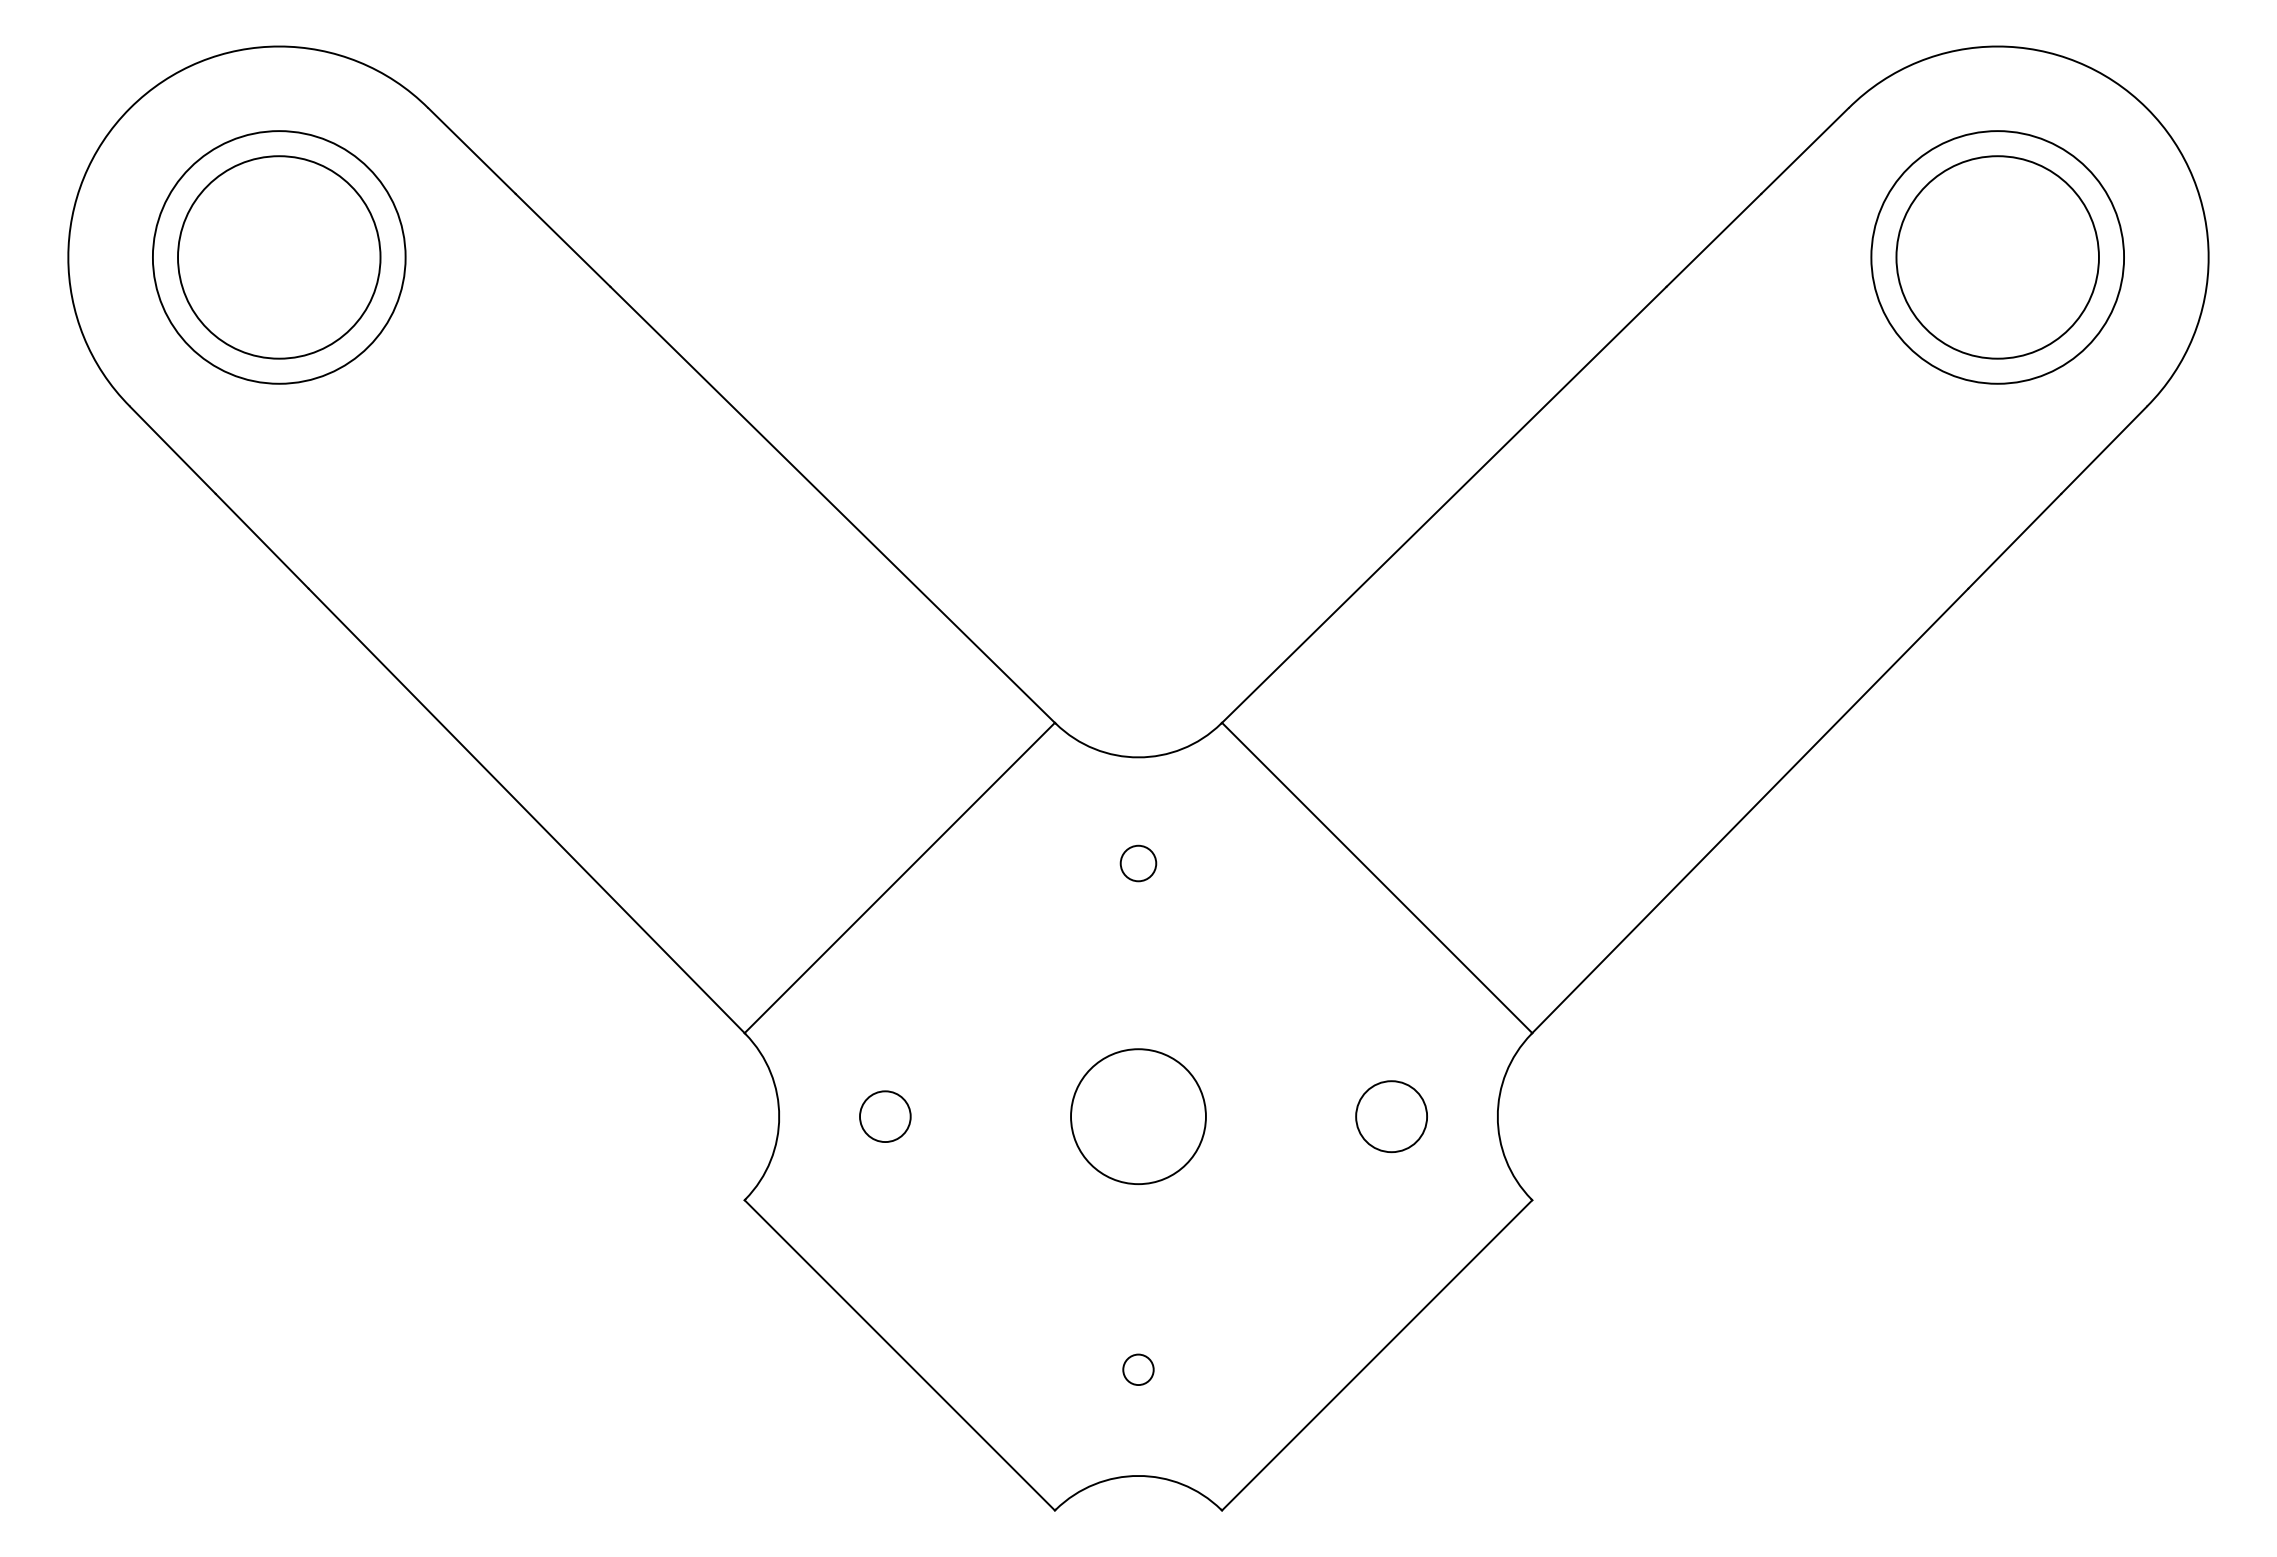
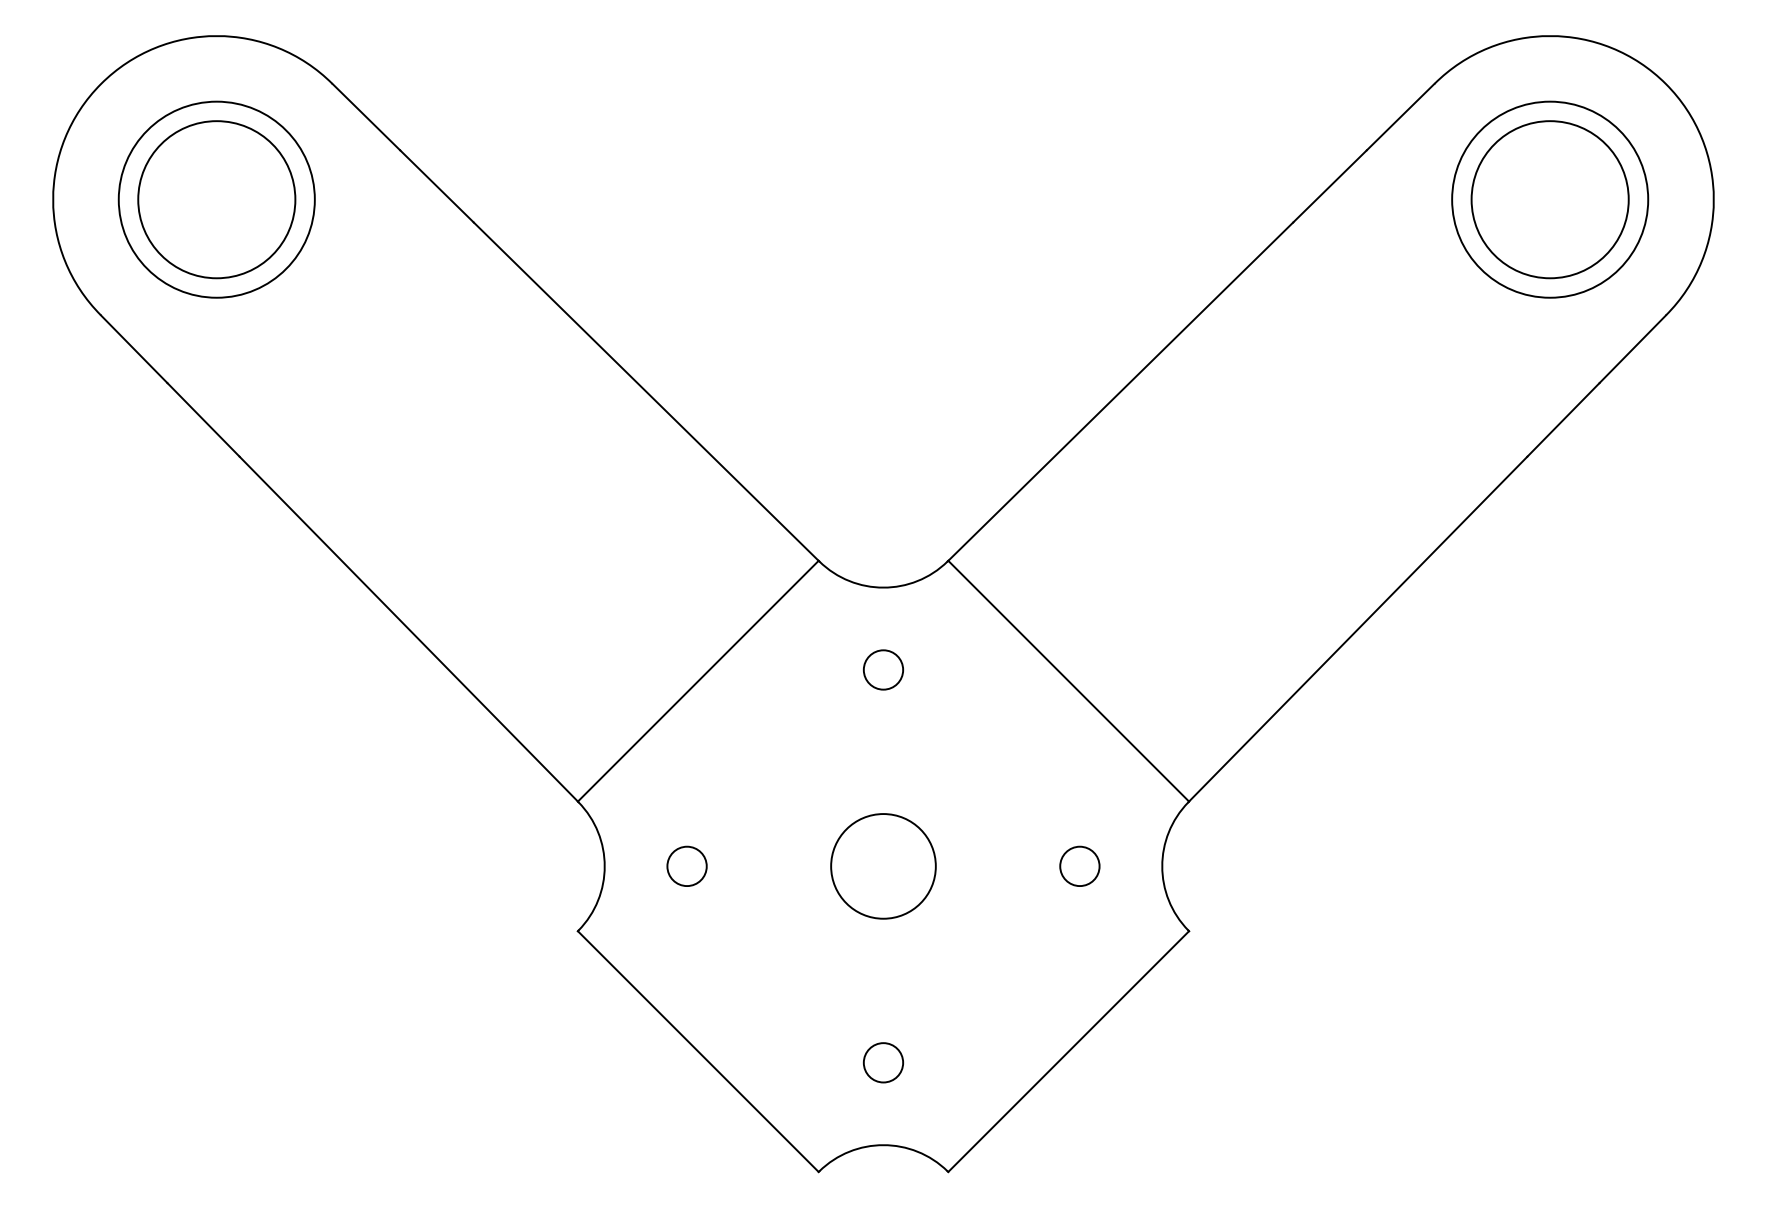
circle: (1138, 863) -> (883, 669), size x1.43
circle: (1391, 1116) -> (1079, 866), size x0.71
circle: (1138, 1369) -> (883, 1062), size x1.67

